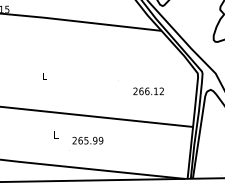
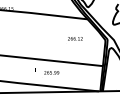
text: (148, 90) -> (75, 38), moved

